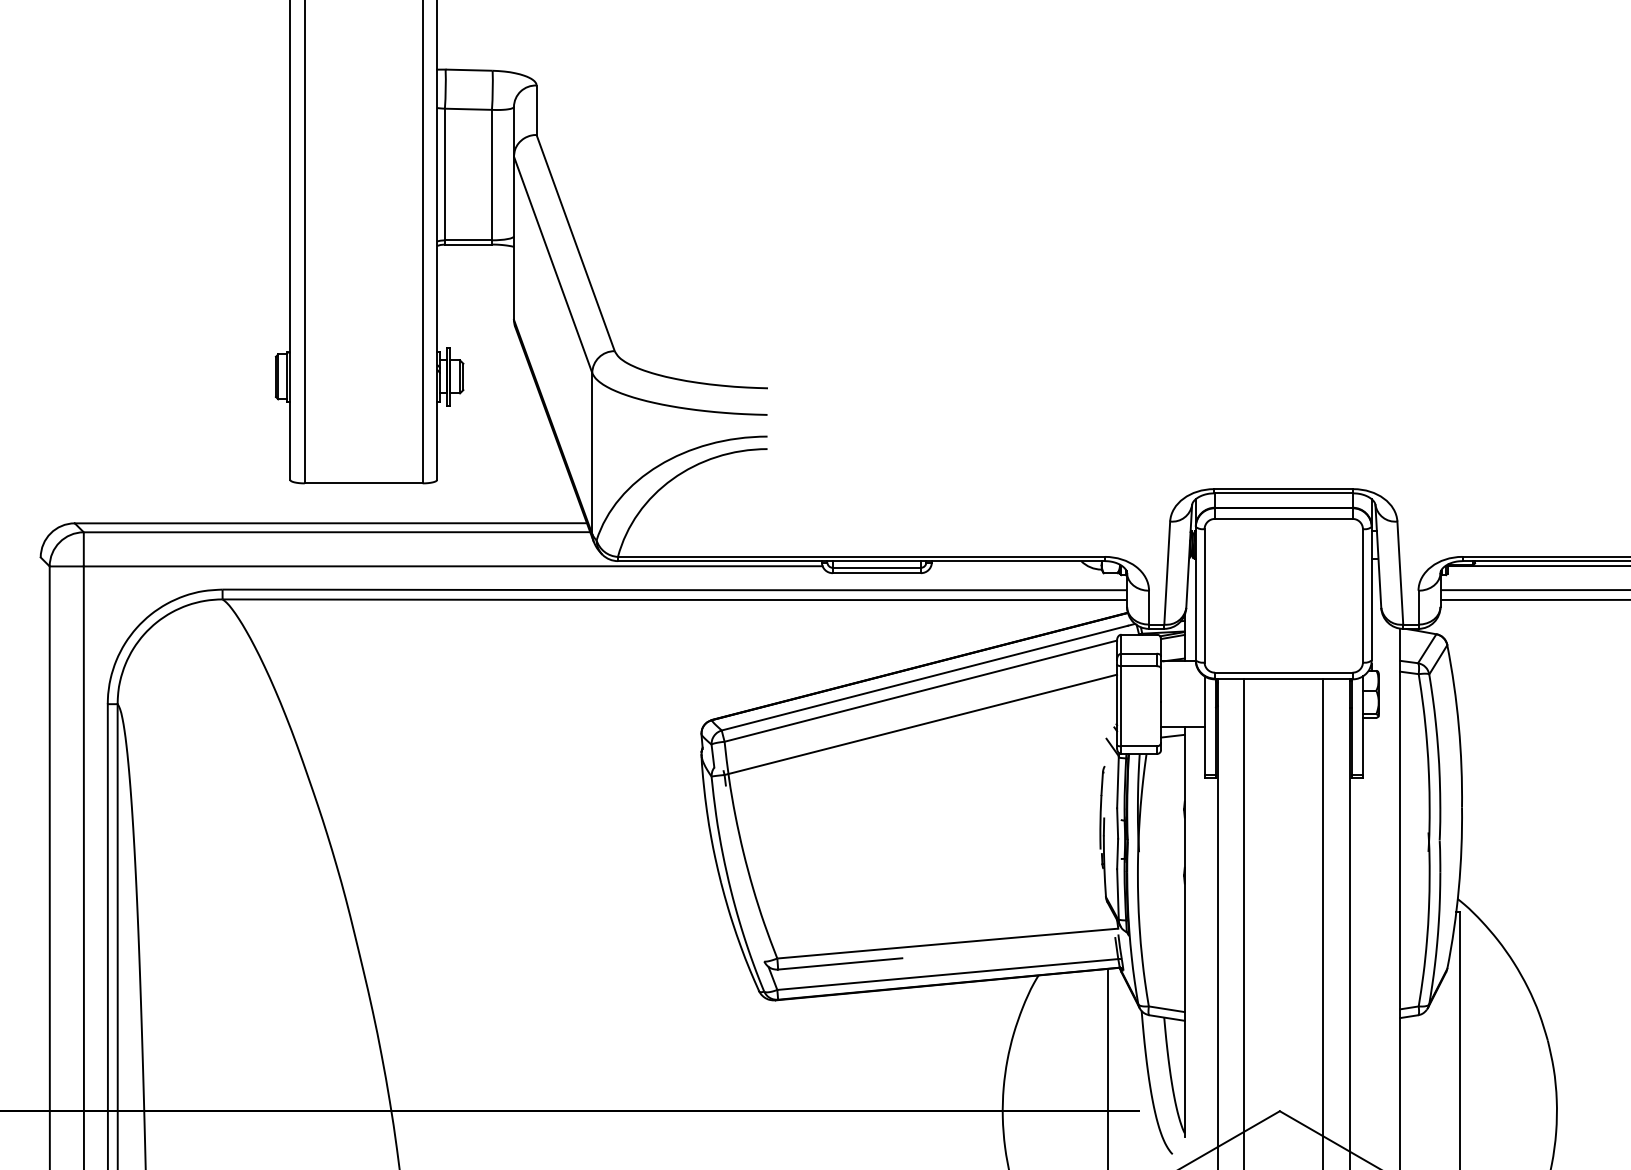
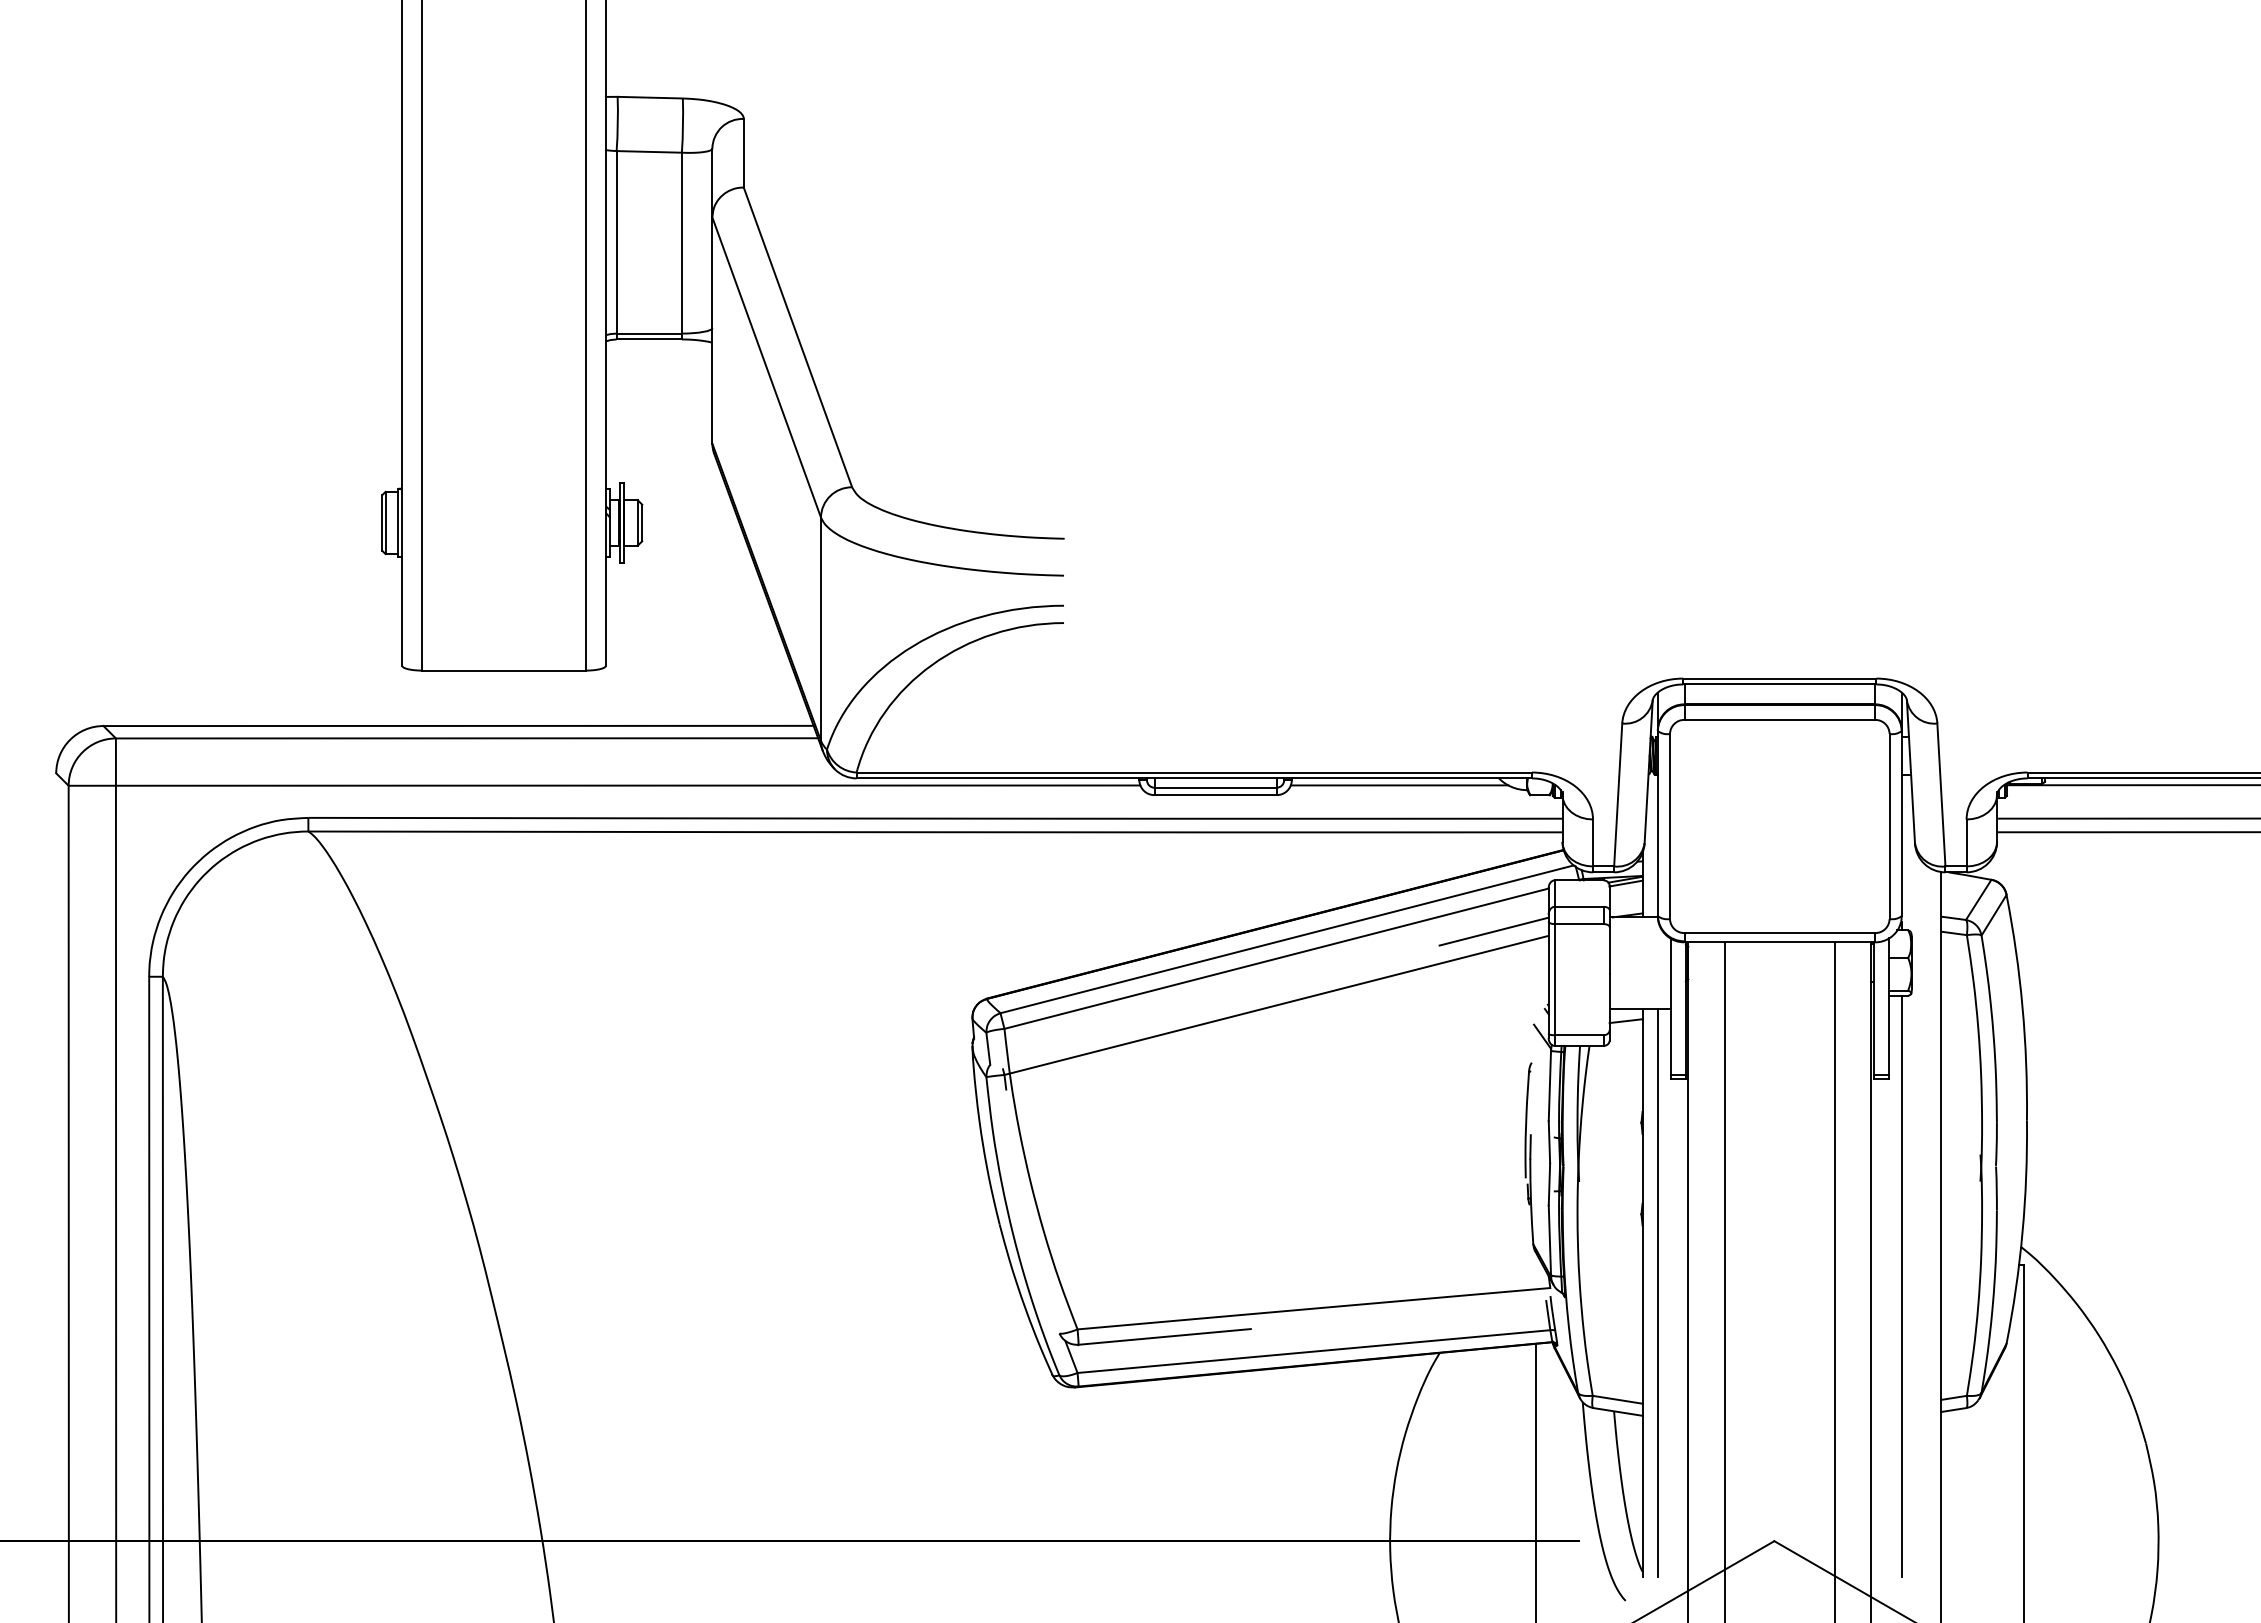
line: (1009, 566) -> (1399, 785), added
line: (1077, 671) -> (1493, 931), added
line: (1371, 926) -> (1901, 1285), added
line: (1195, 931) -> (1657, 1292), added

